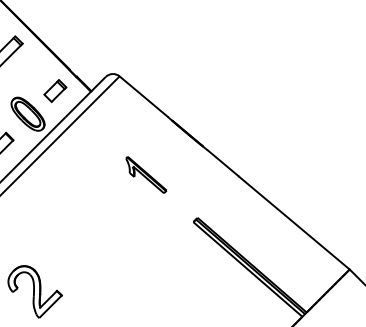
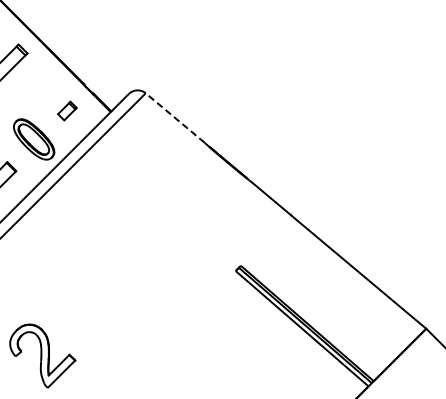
part: (55, 90) -> (67, 110), size x0.7
line: (143, 96) -> (174, 117), solid -> dashed
part: (146, 174) -> (178, 213), removed

